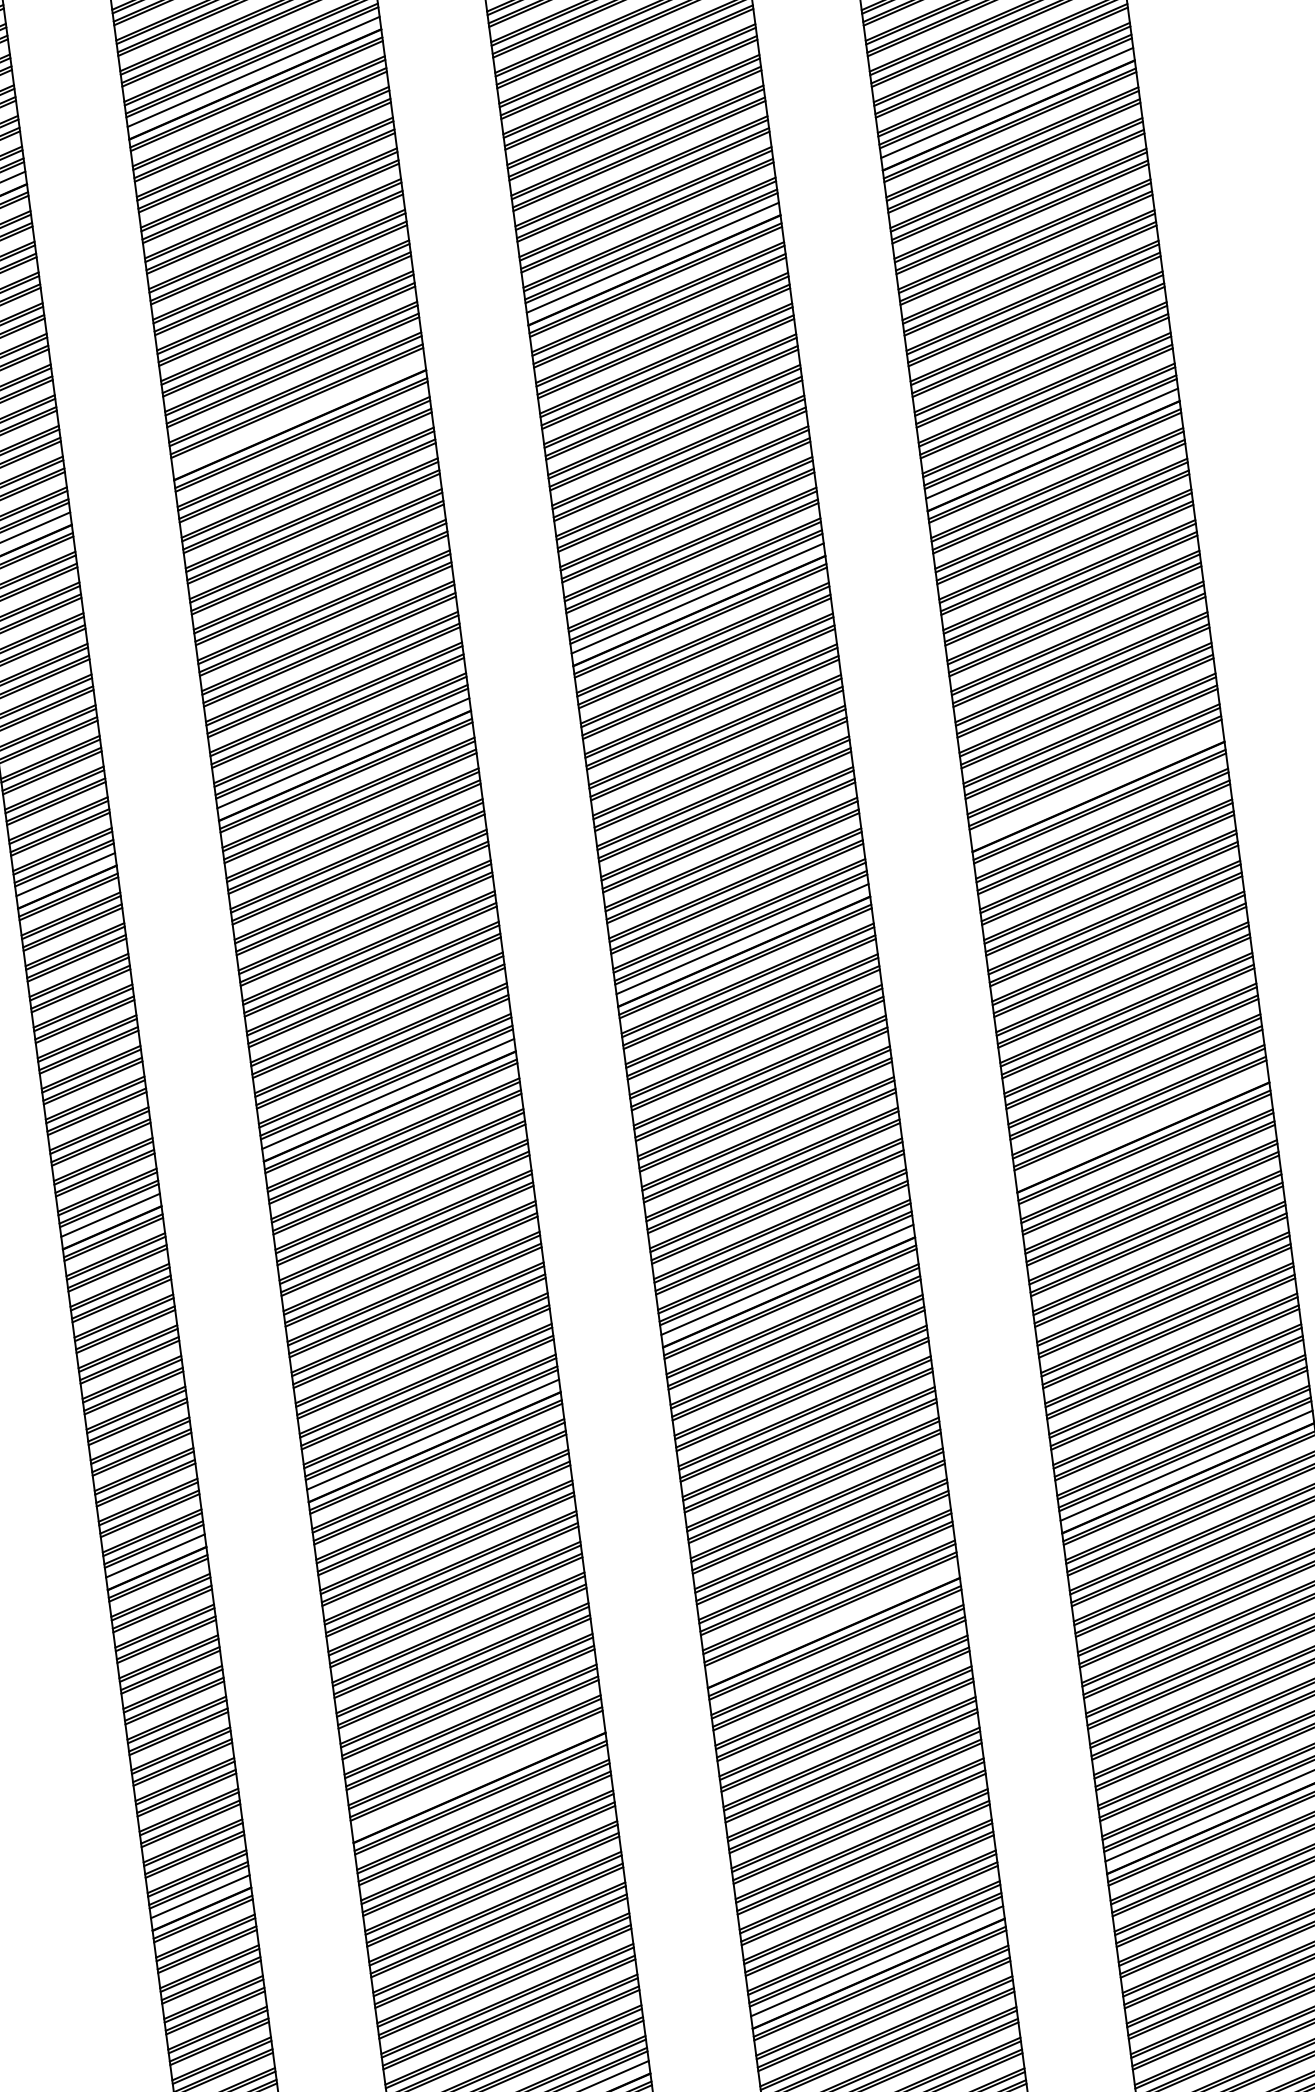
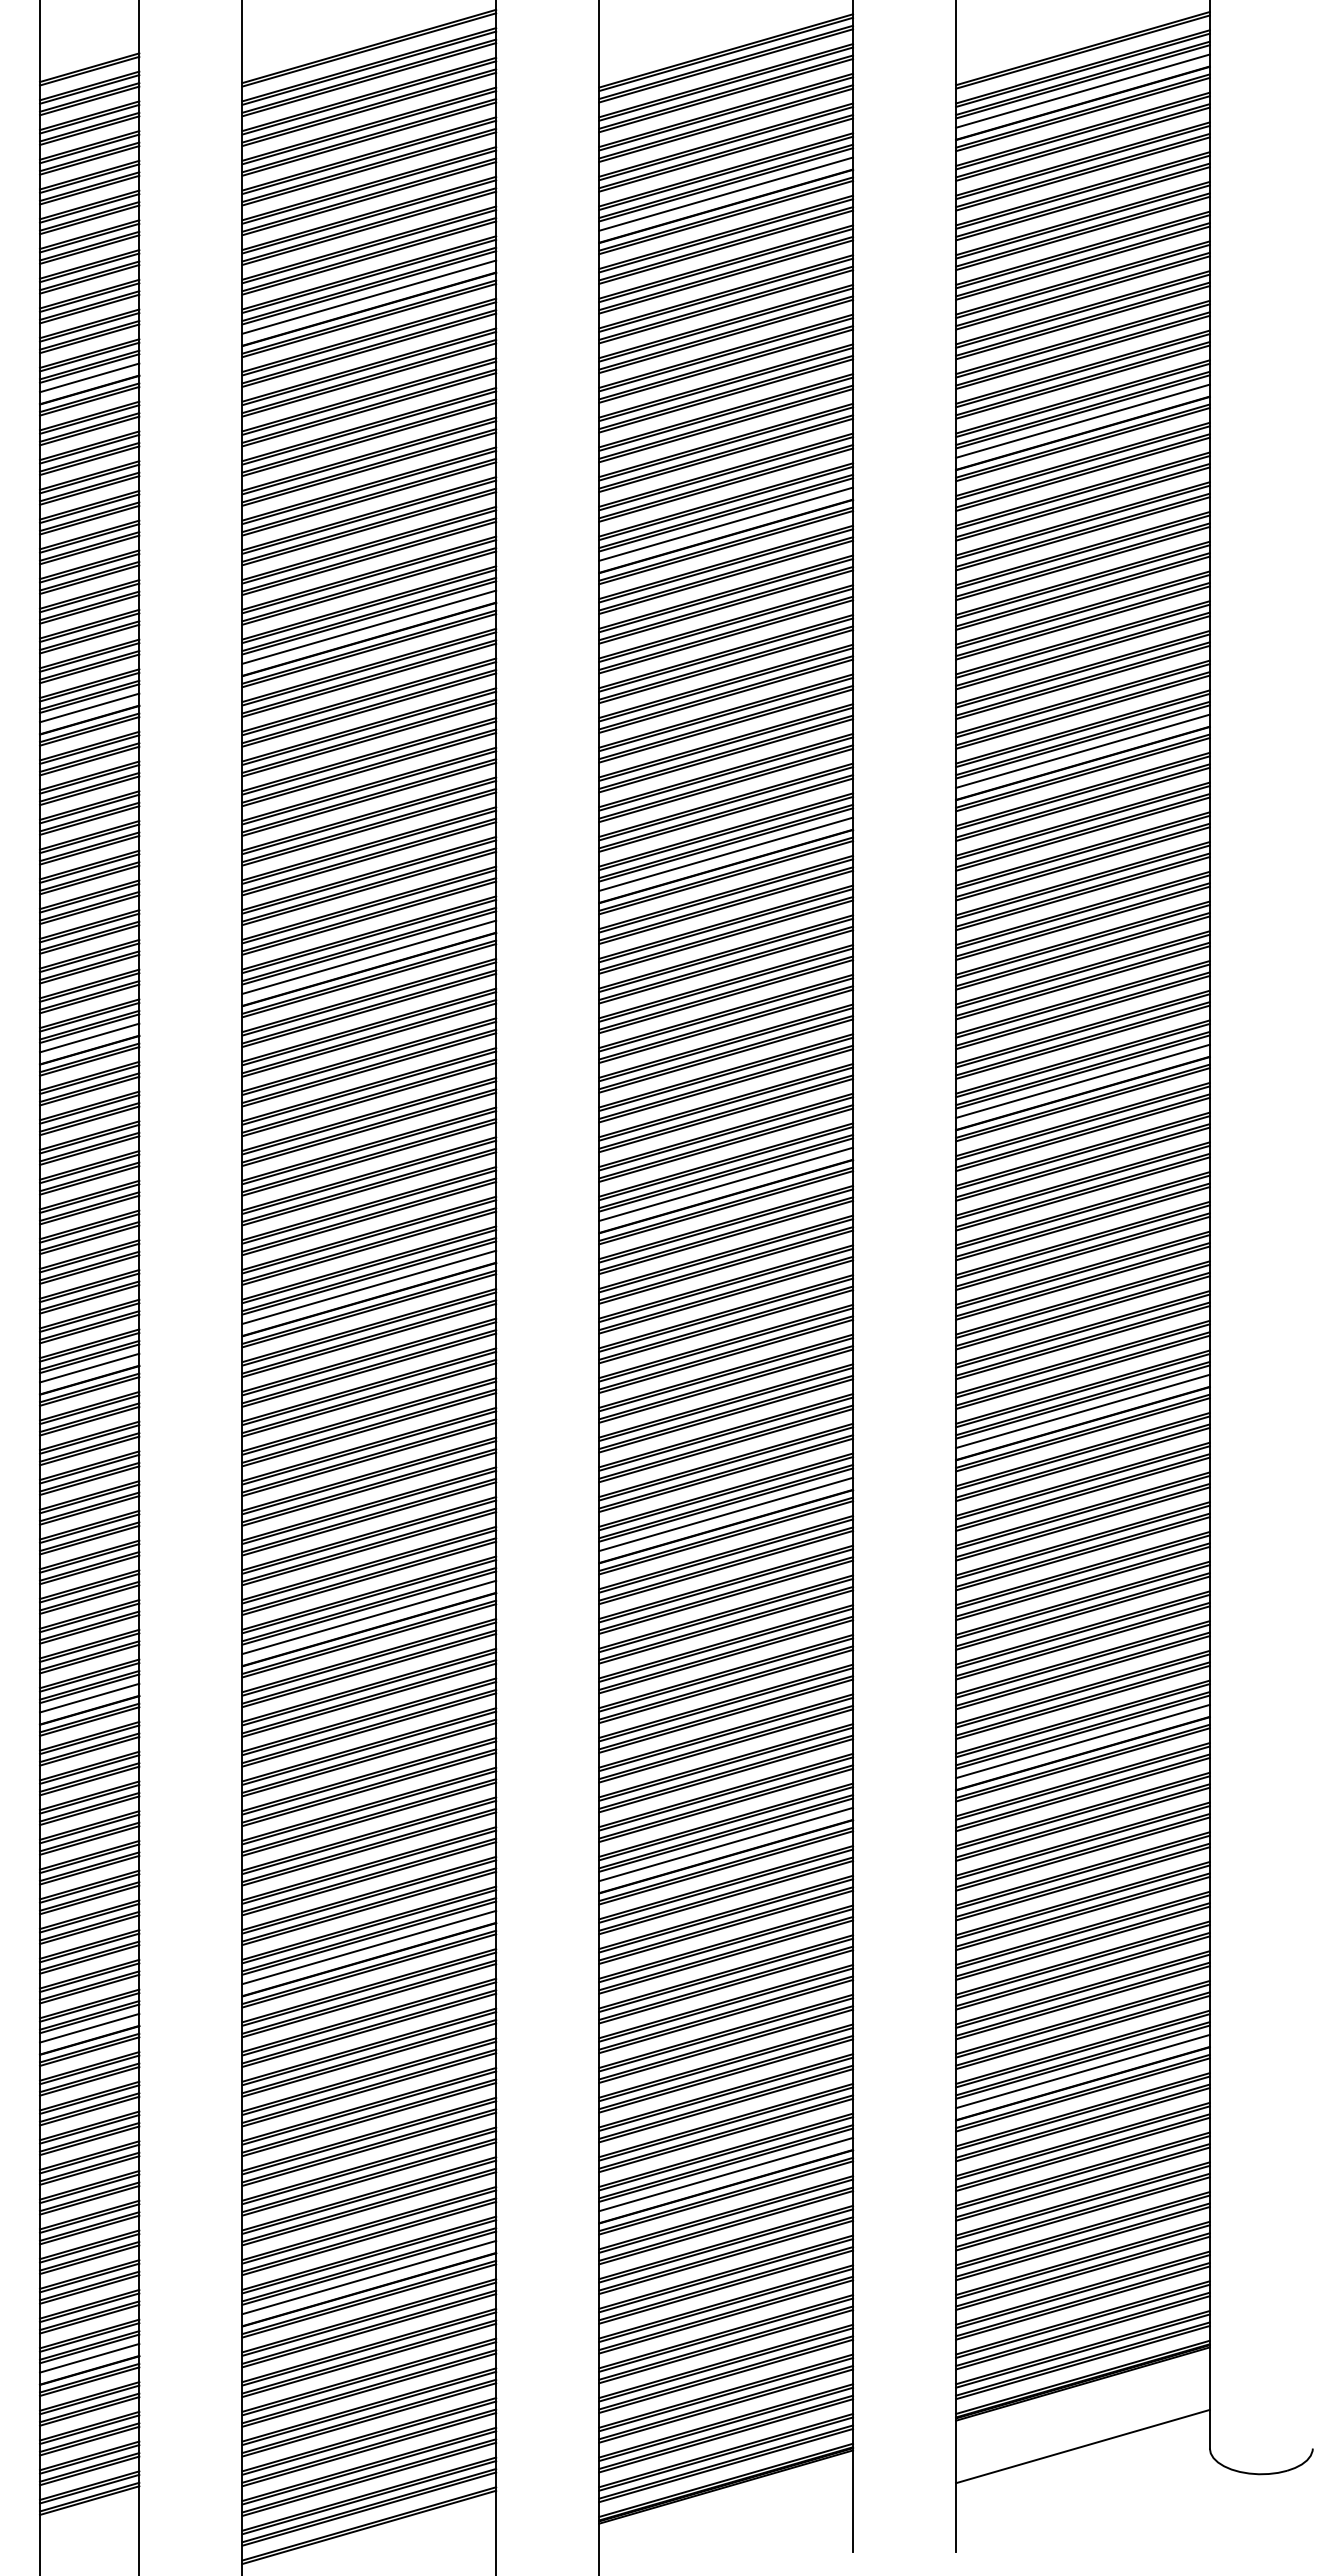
line: (298, 411) -> (369, 626), added
line: (1096, 783) -> (1082, 1080), added
line: (1141, 1125) -> (1082, 1411), added
line: (832, 1620) -> (726, 1844), added
line: (478, 1775) -> (369, 1947), added

